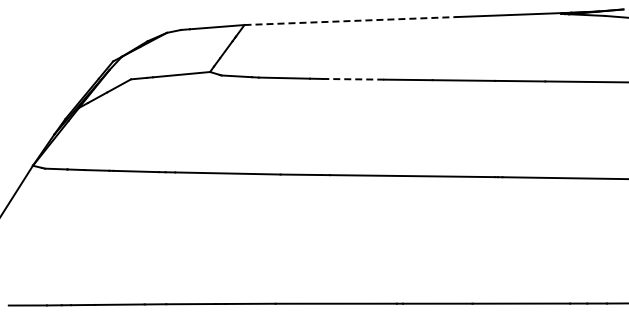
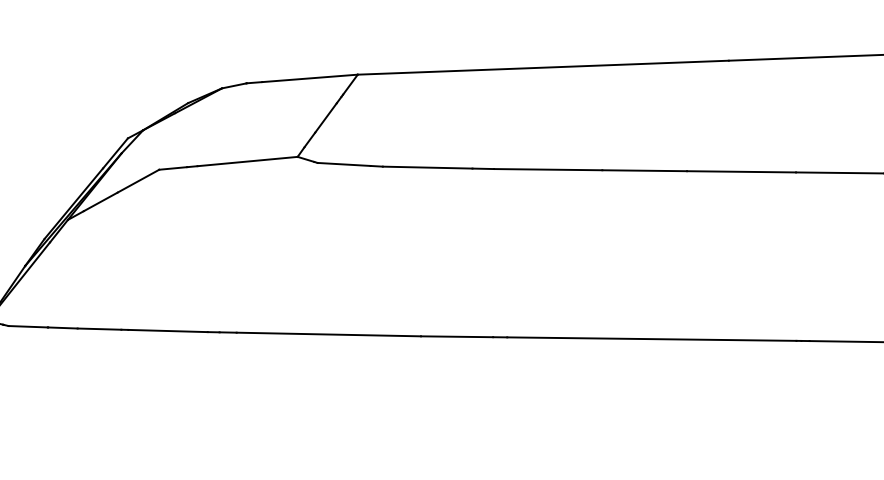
line: (351, 21) -> (545, 68), dashed -> solid
line: (353, 79) -> (548, 169), dashed -> solid

